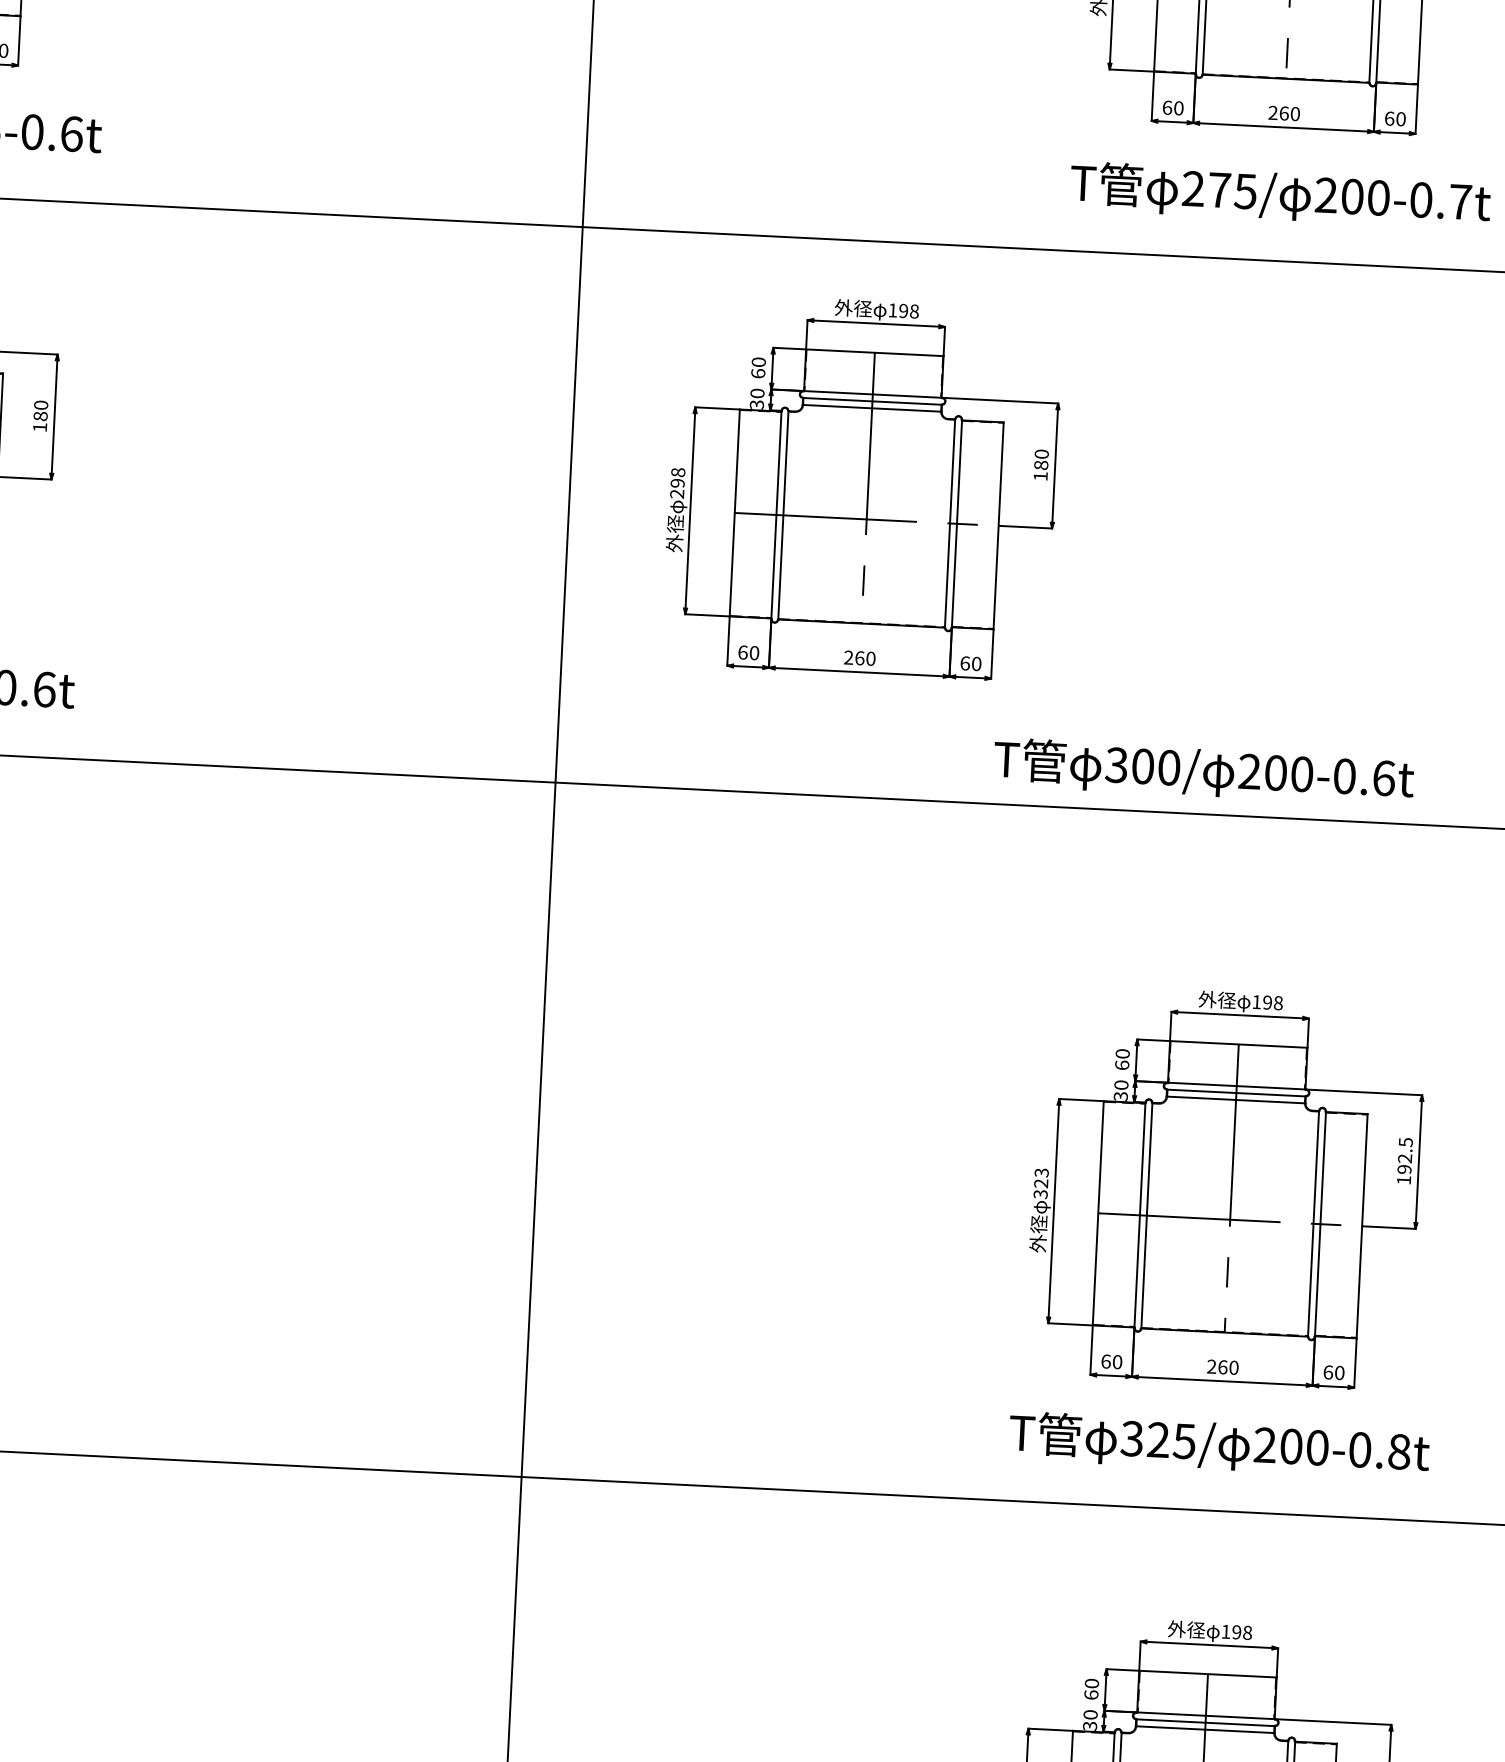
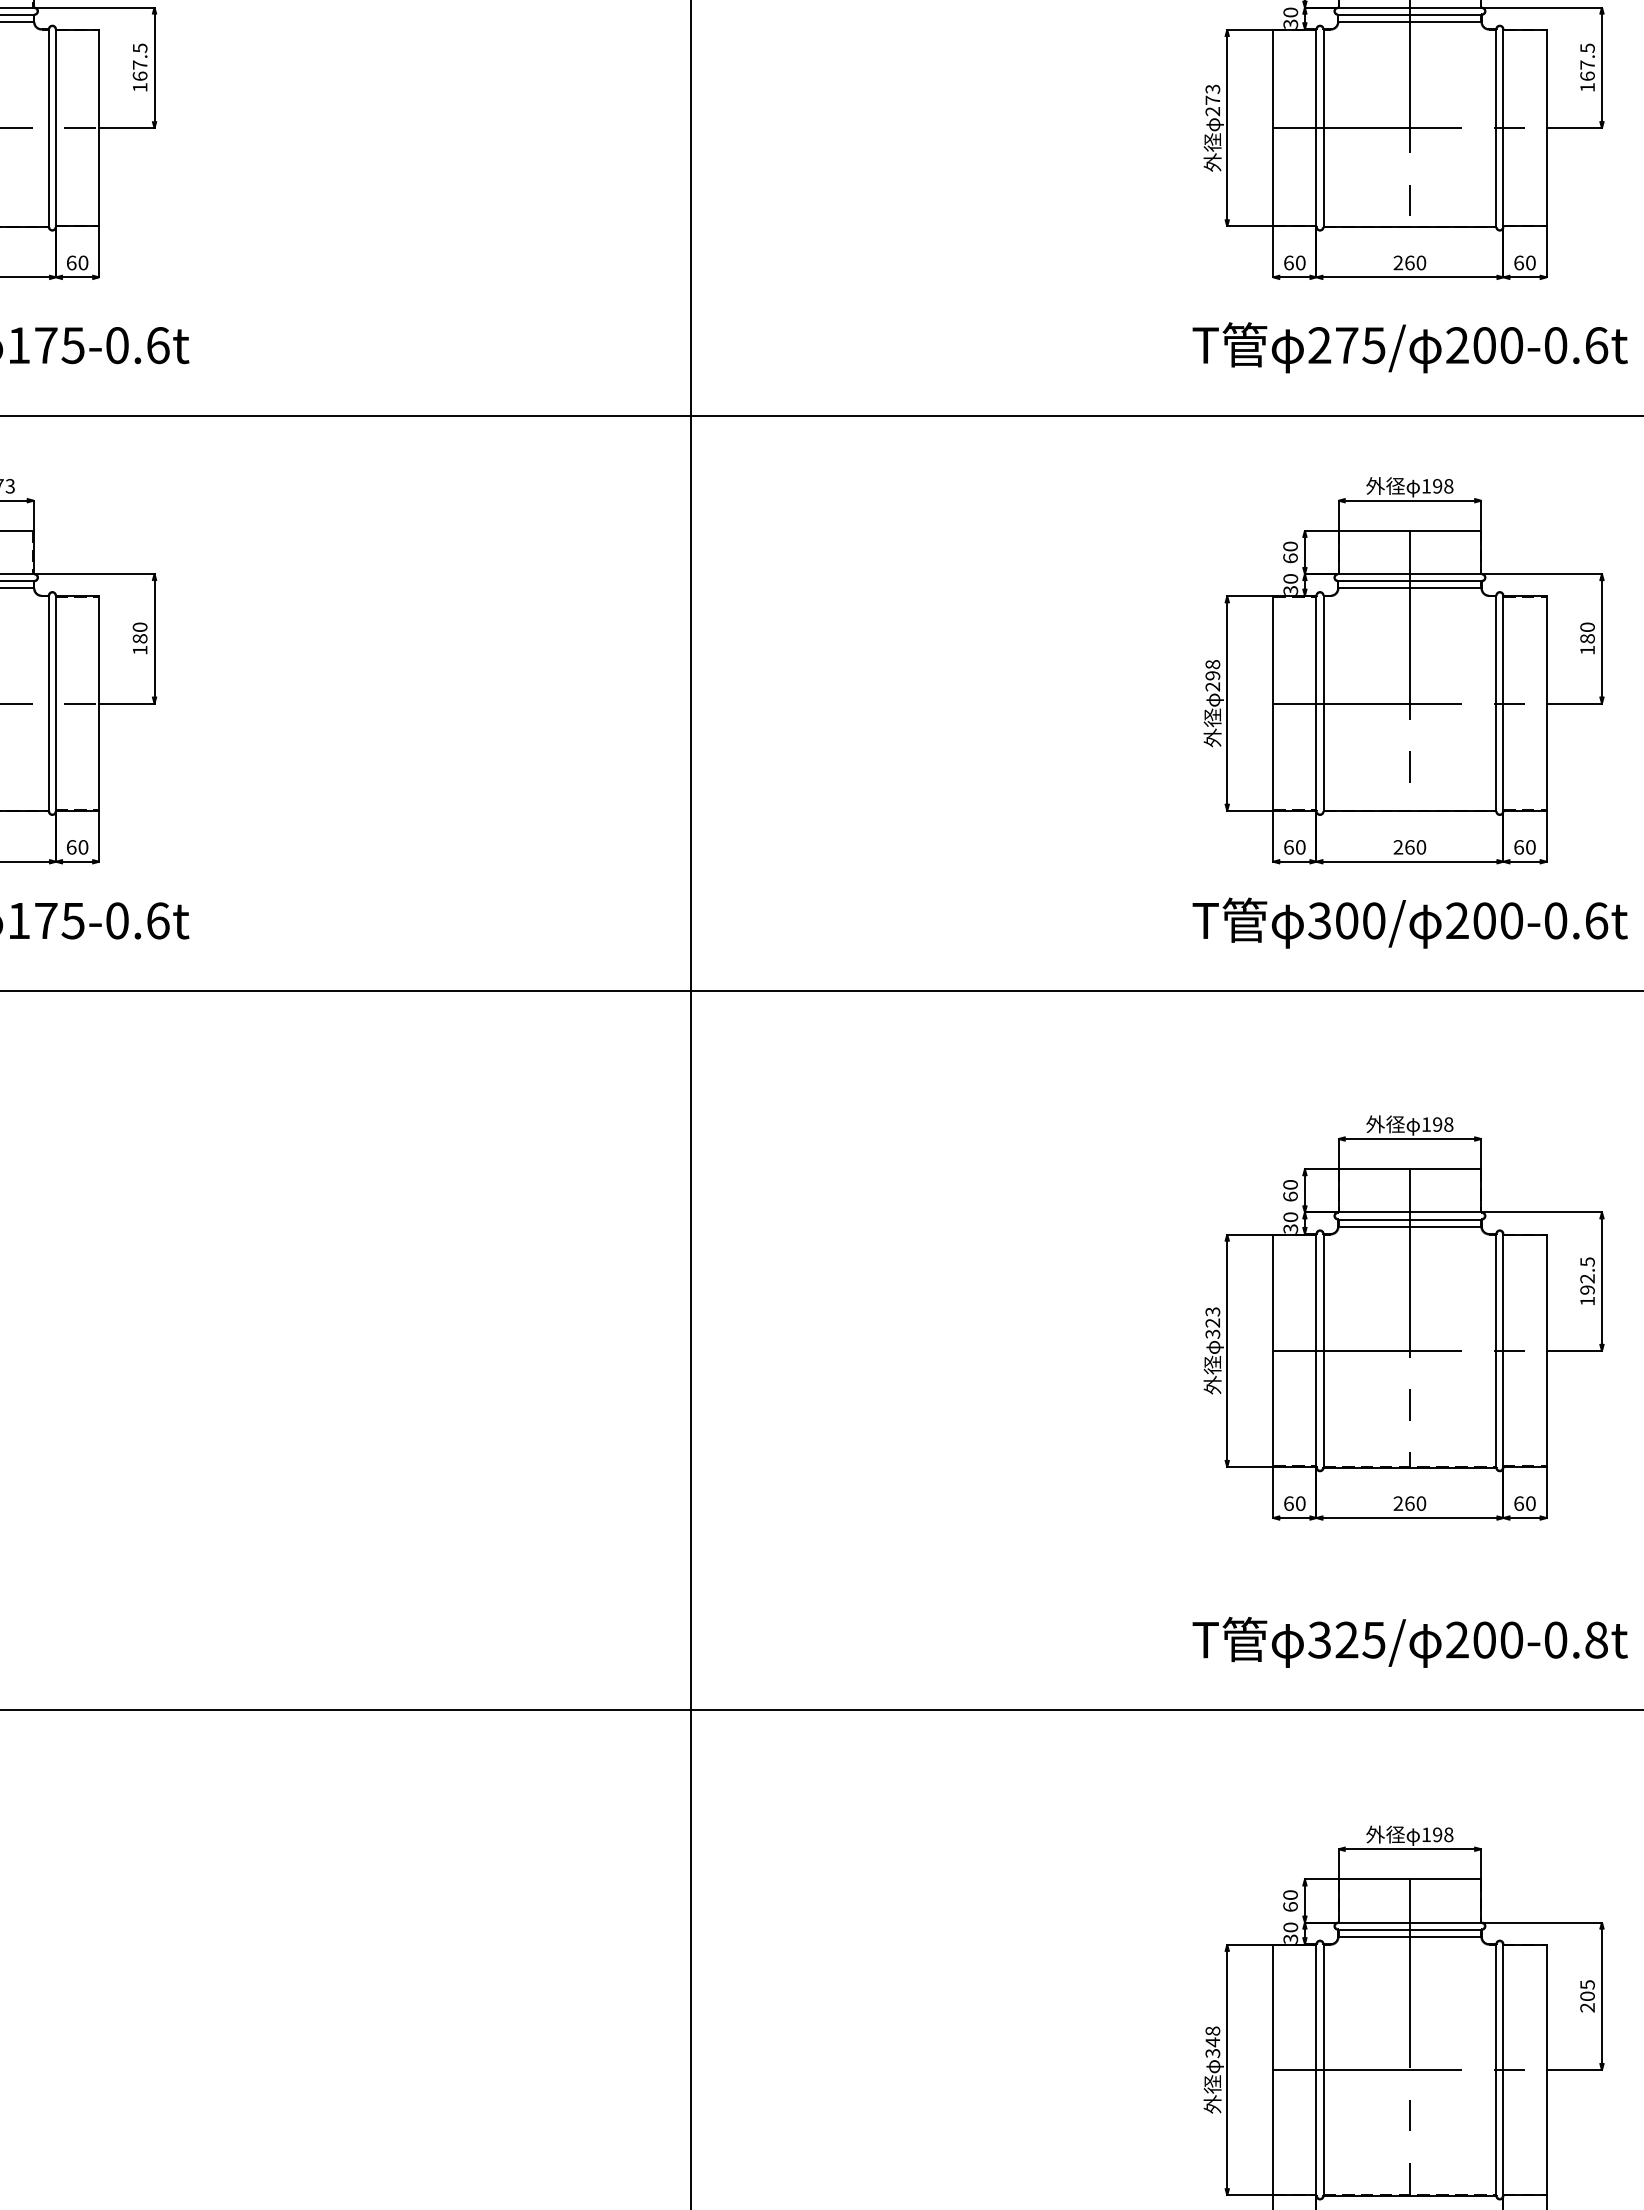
text: (1460, 201) -> (1596, 345), 200-0.7t -> 200-0.6t
part: (862, 487) -> (1403, 670), moved
text: (1203, 771) -> (1409, 922), moved
part: (1225, 1187) -> (1403, 1317), moved

